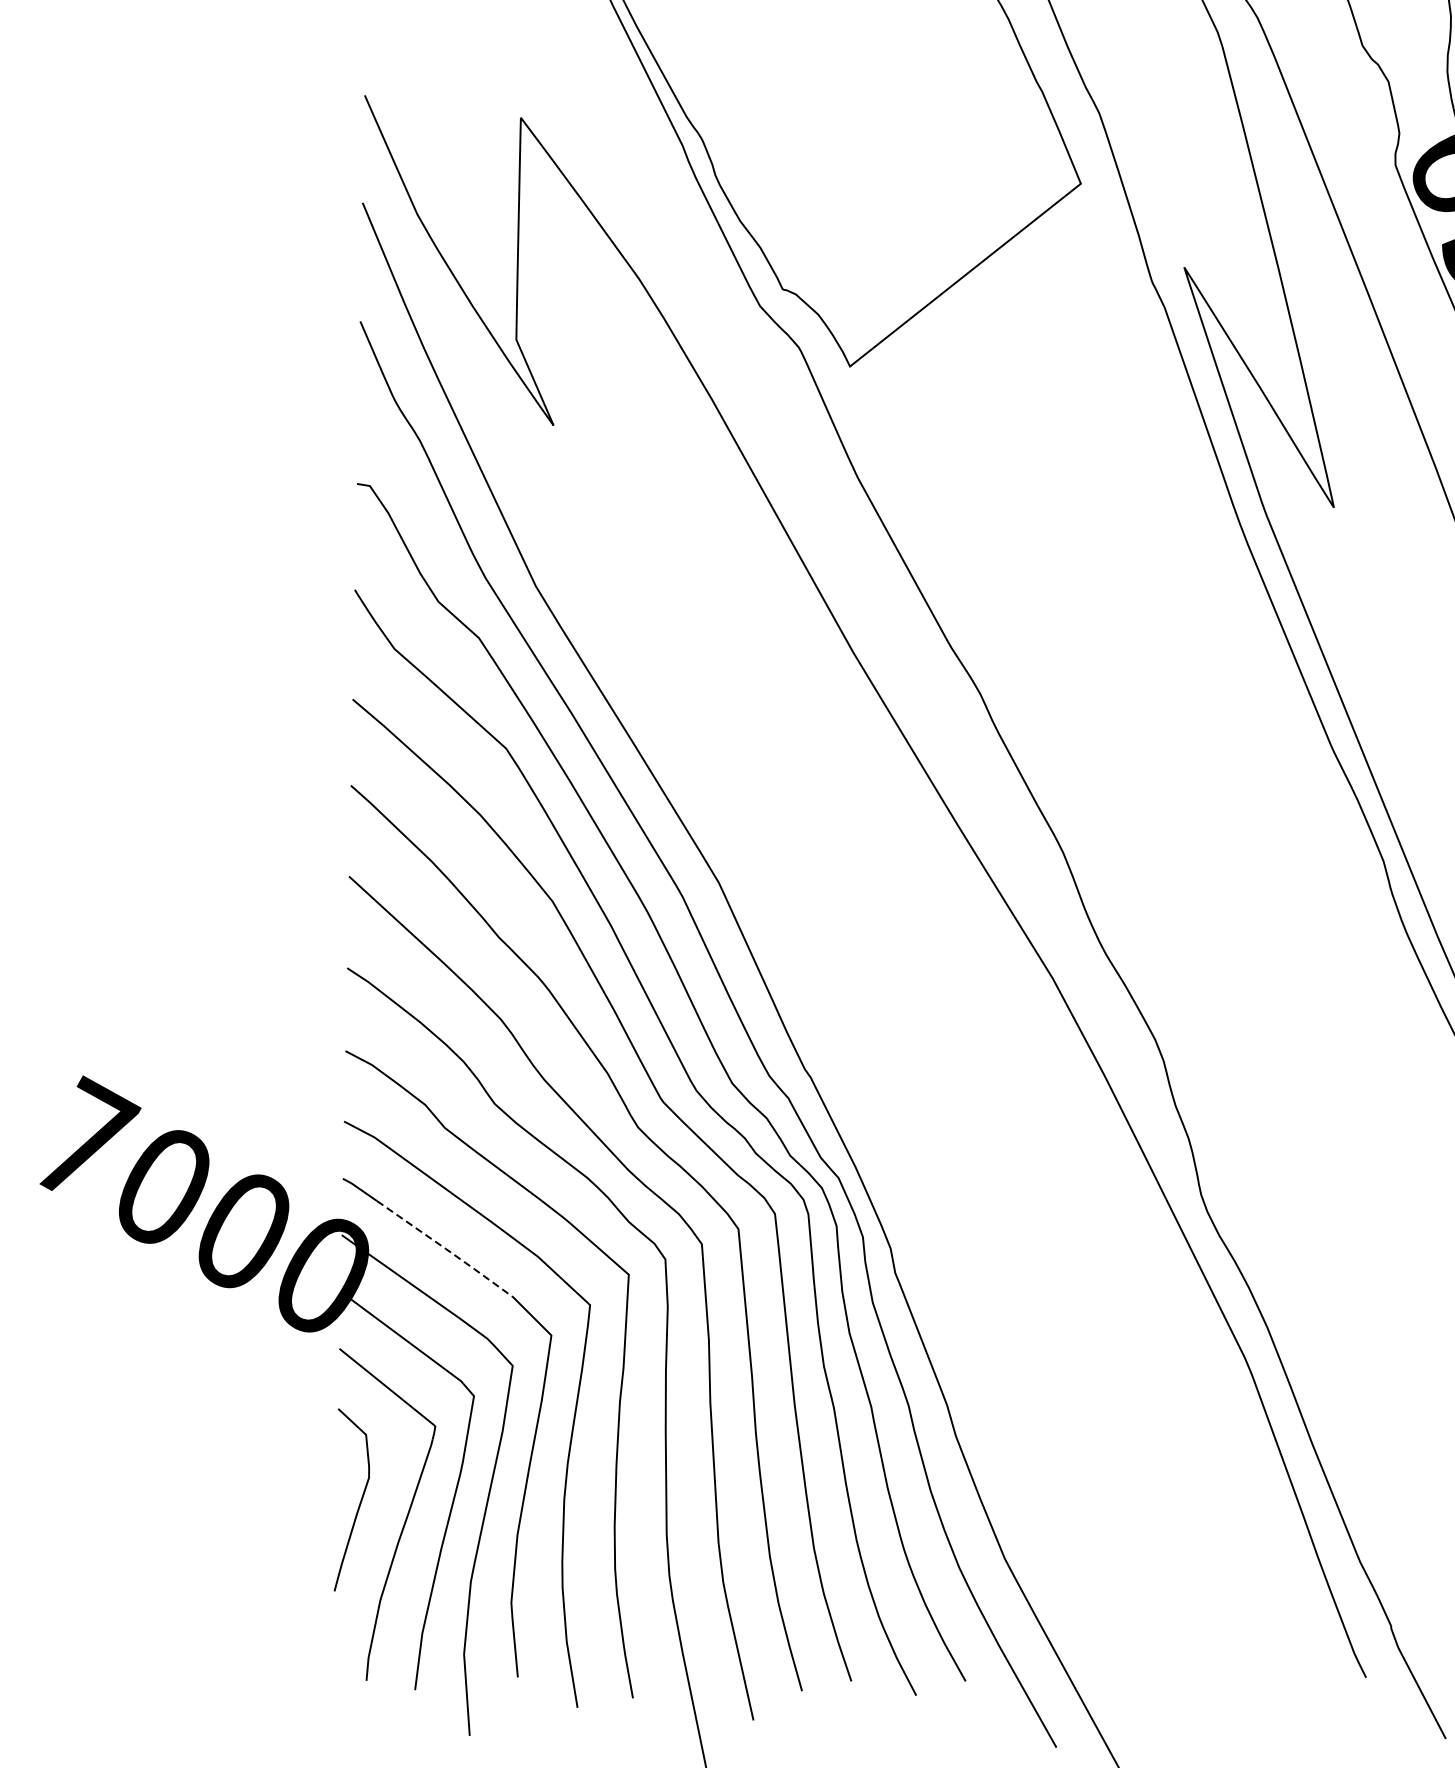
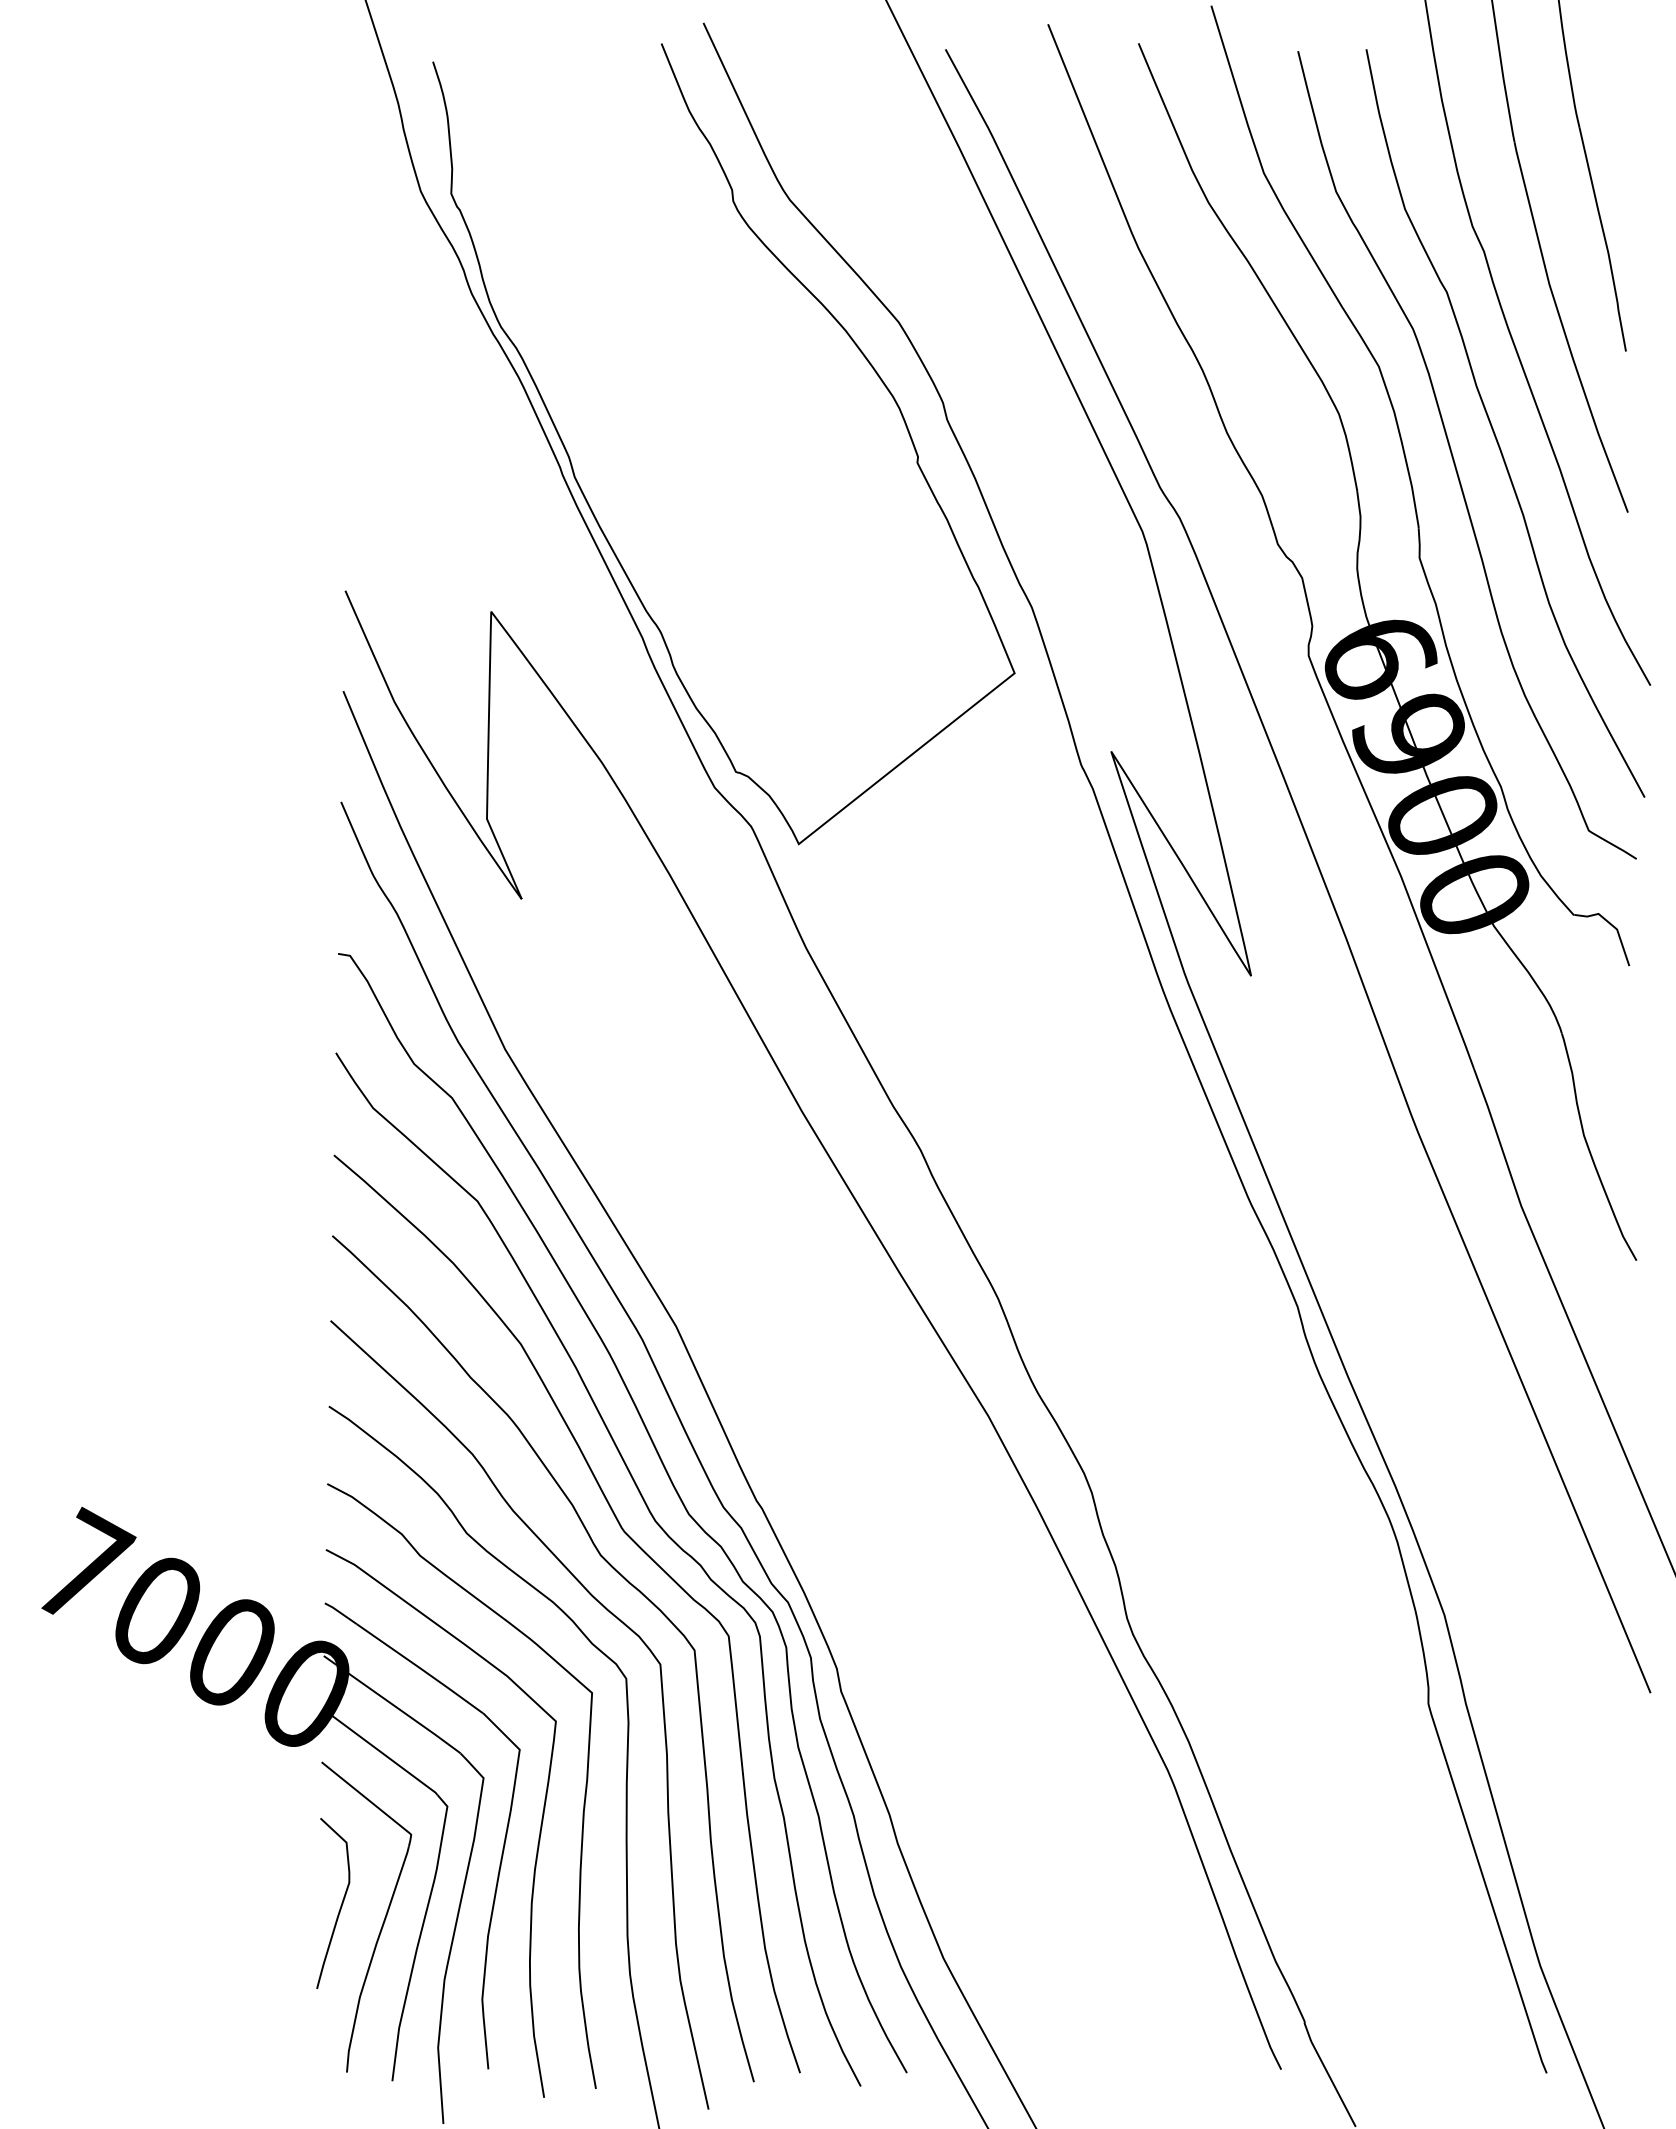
line: (446, 1248) -> (421, 1668), dashed -> solid

